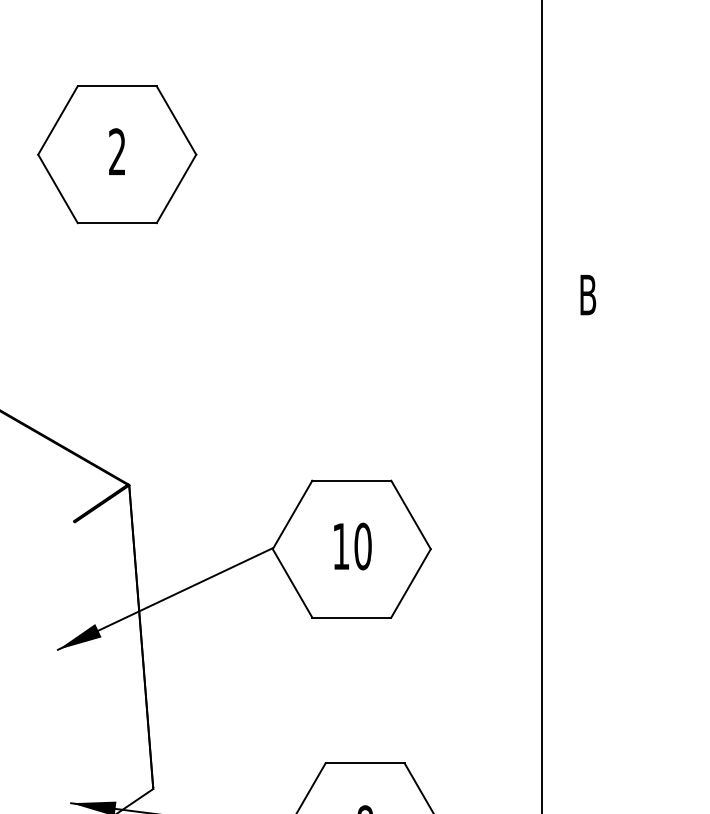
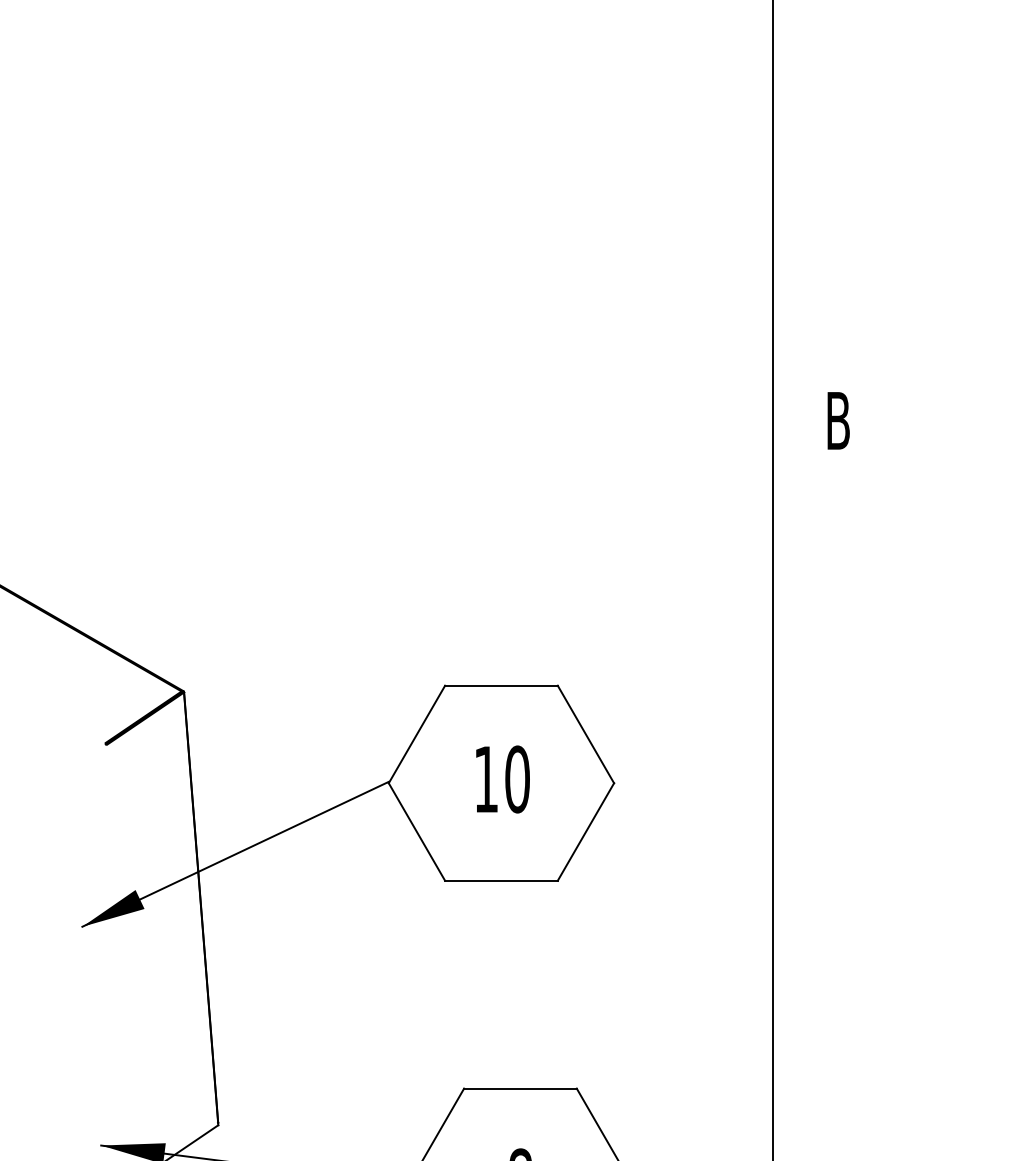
part: (117, 154) -> (167, 220), removed

